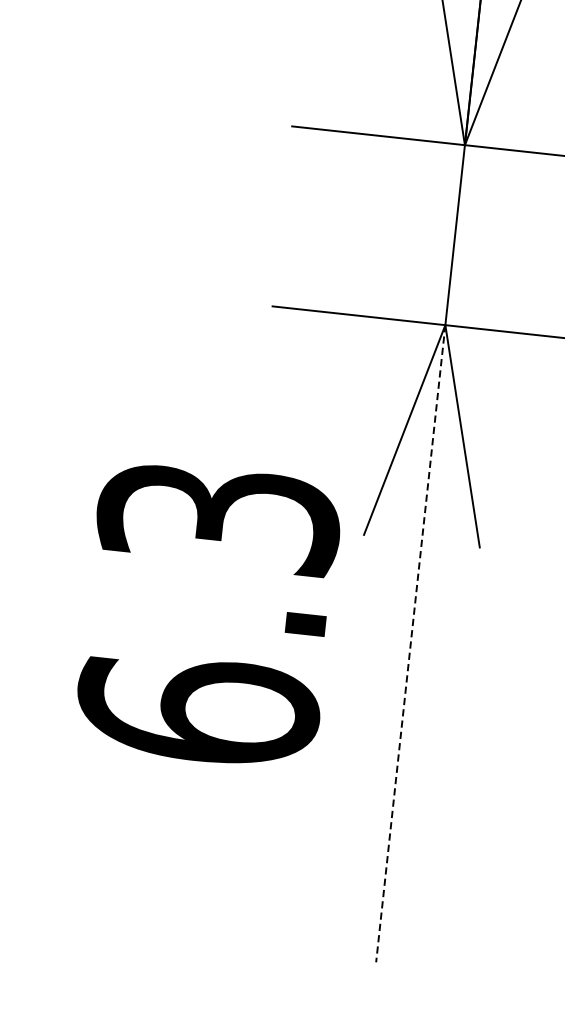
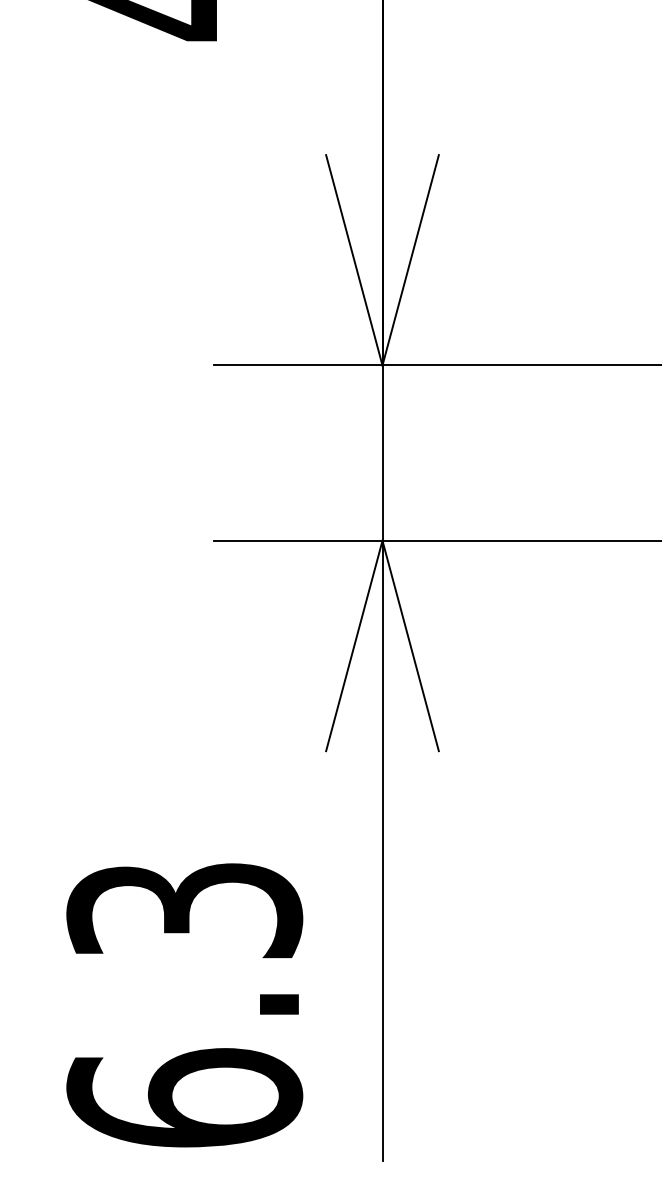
text: (208, 614) -> (184, 1005), moved
line: (410, 644) -> (382, 851), dashed -> solid

